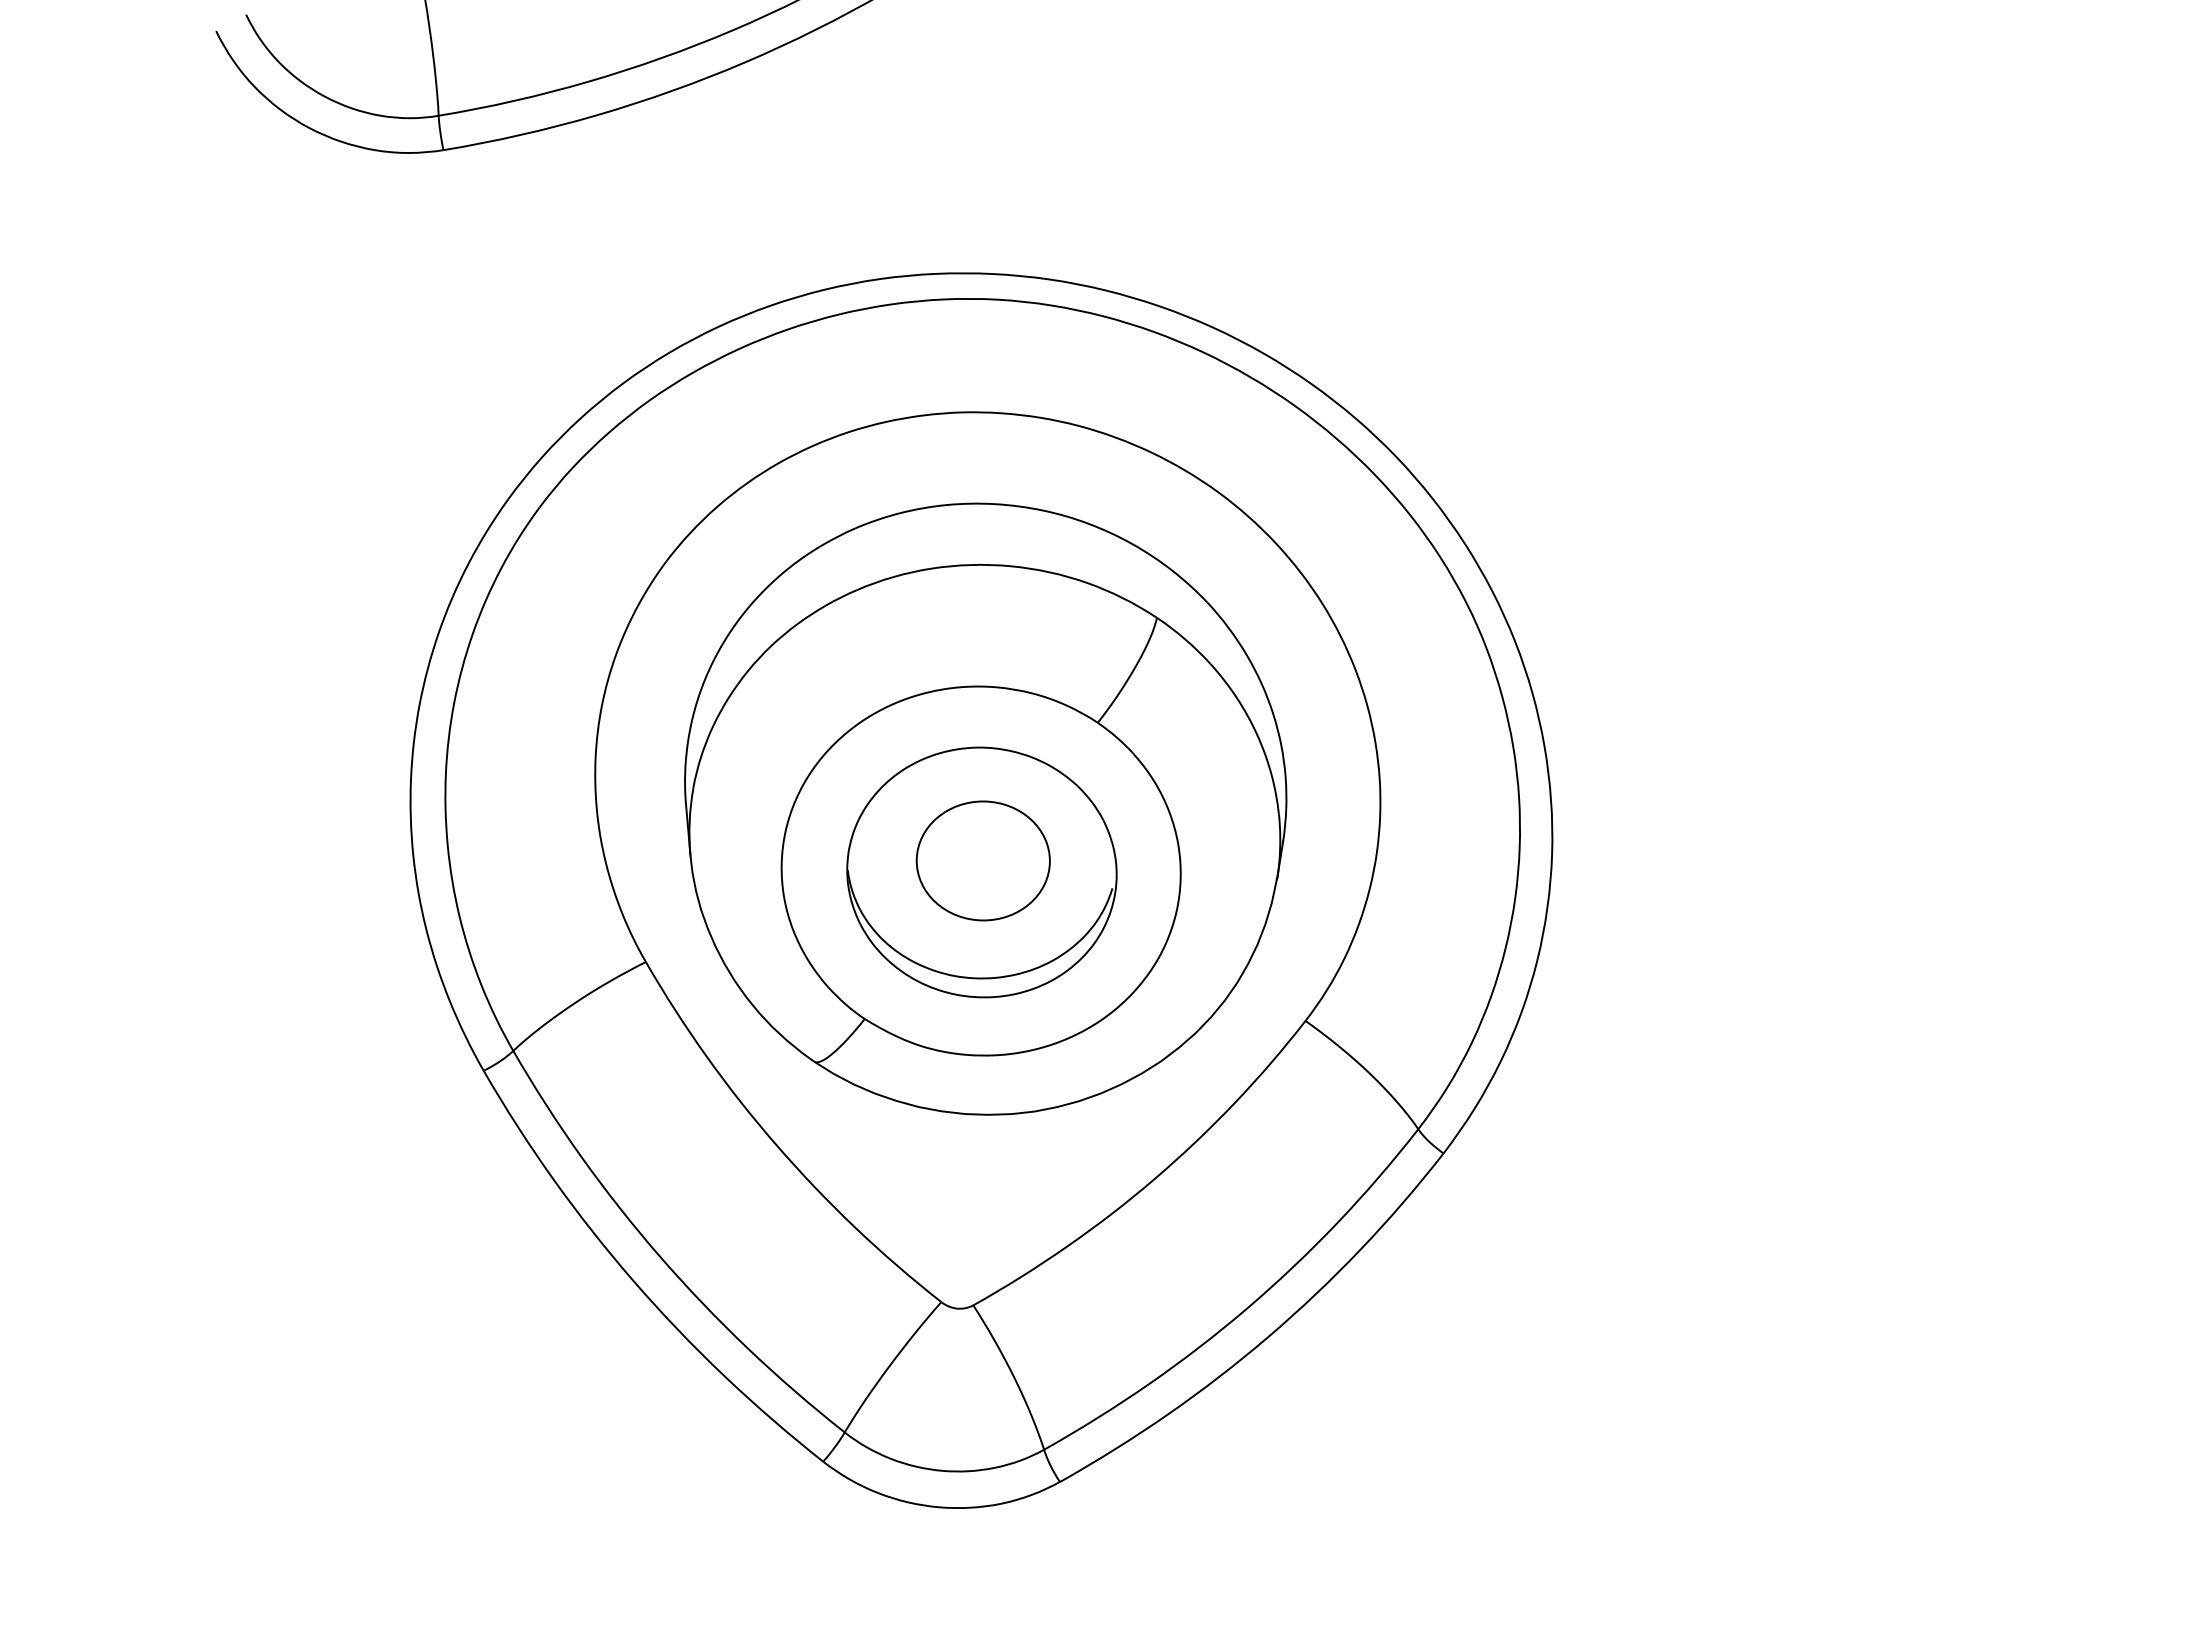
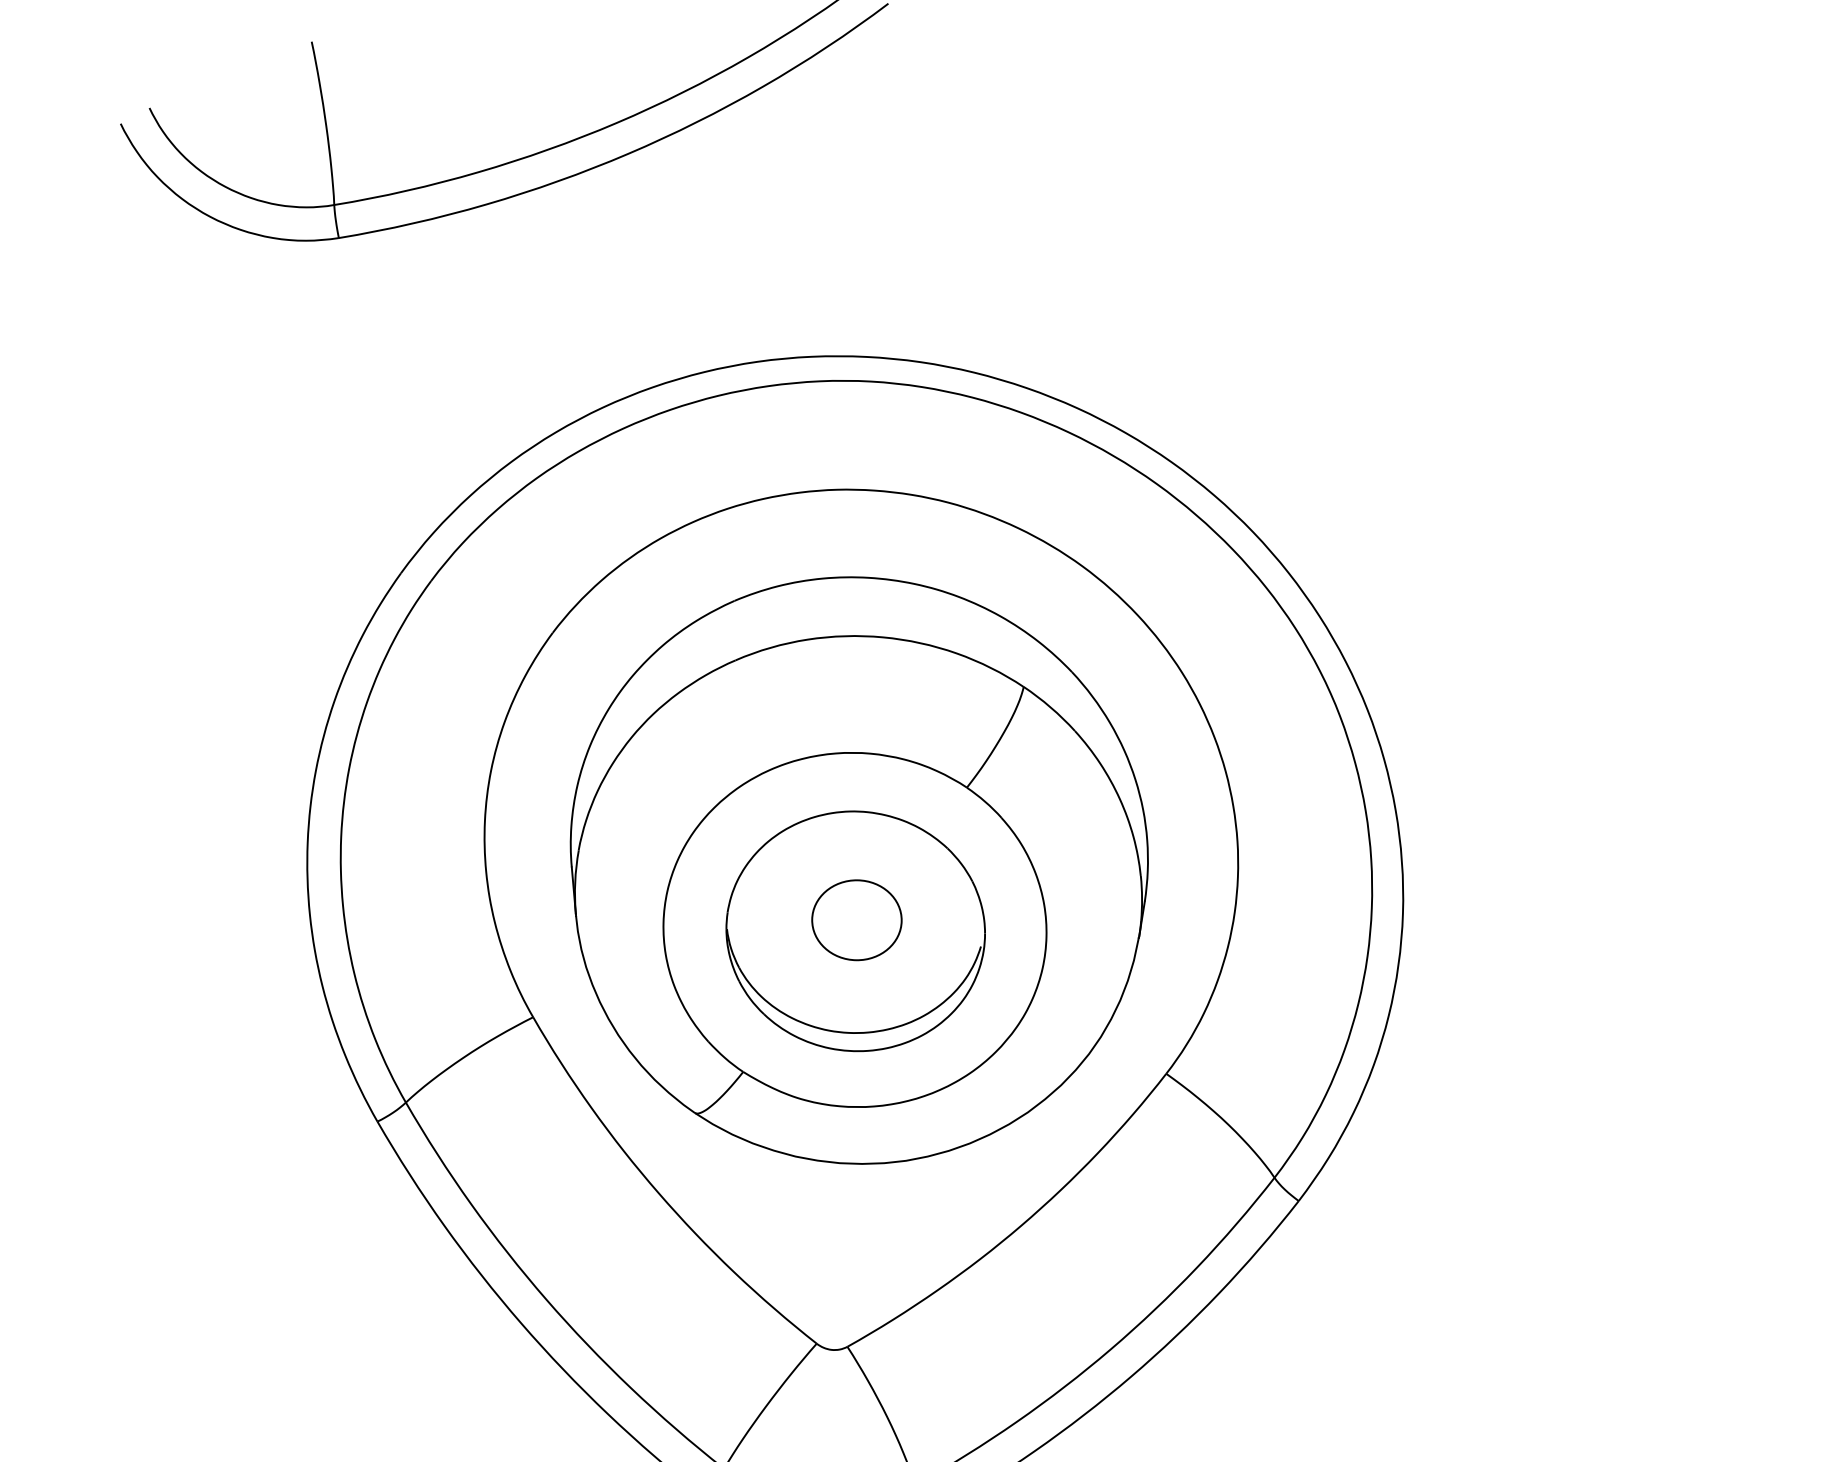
part: (982, 860) -> (856, 919), size x0.7

